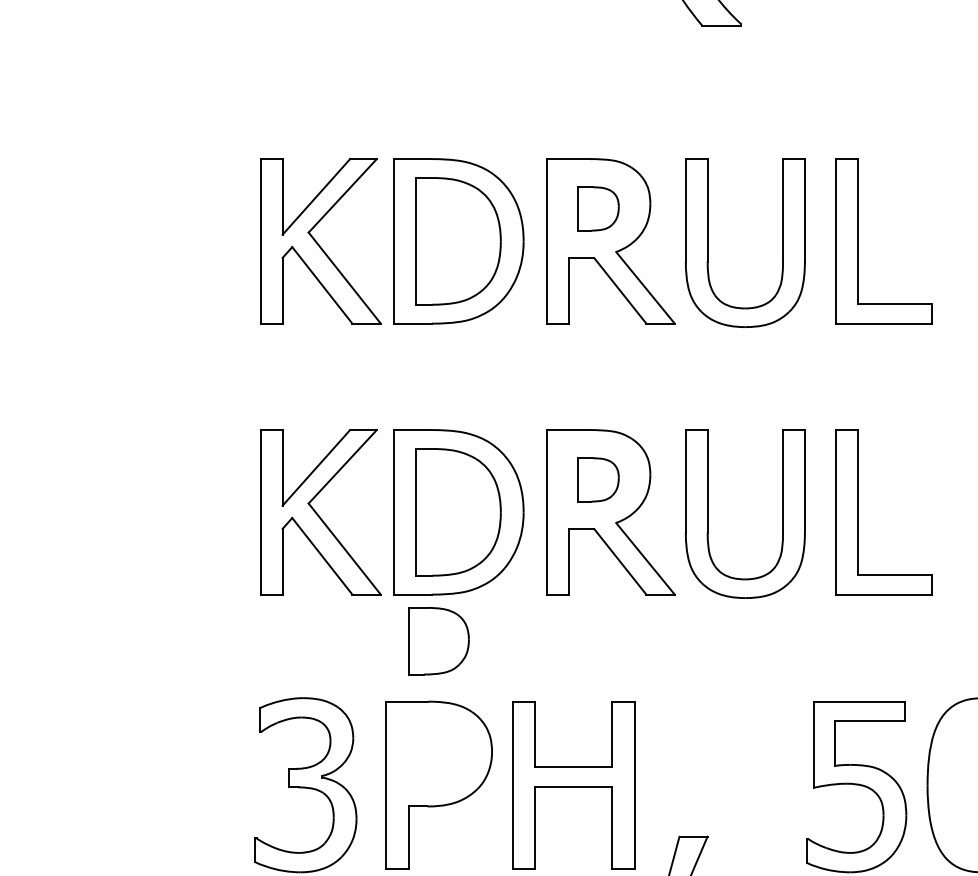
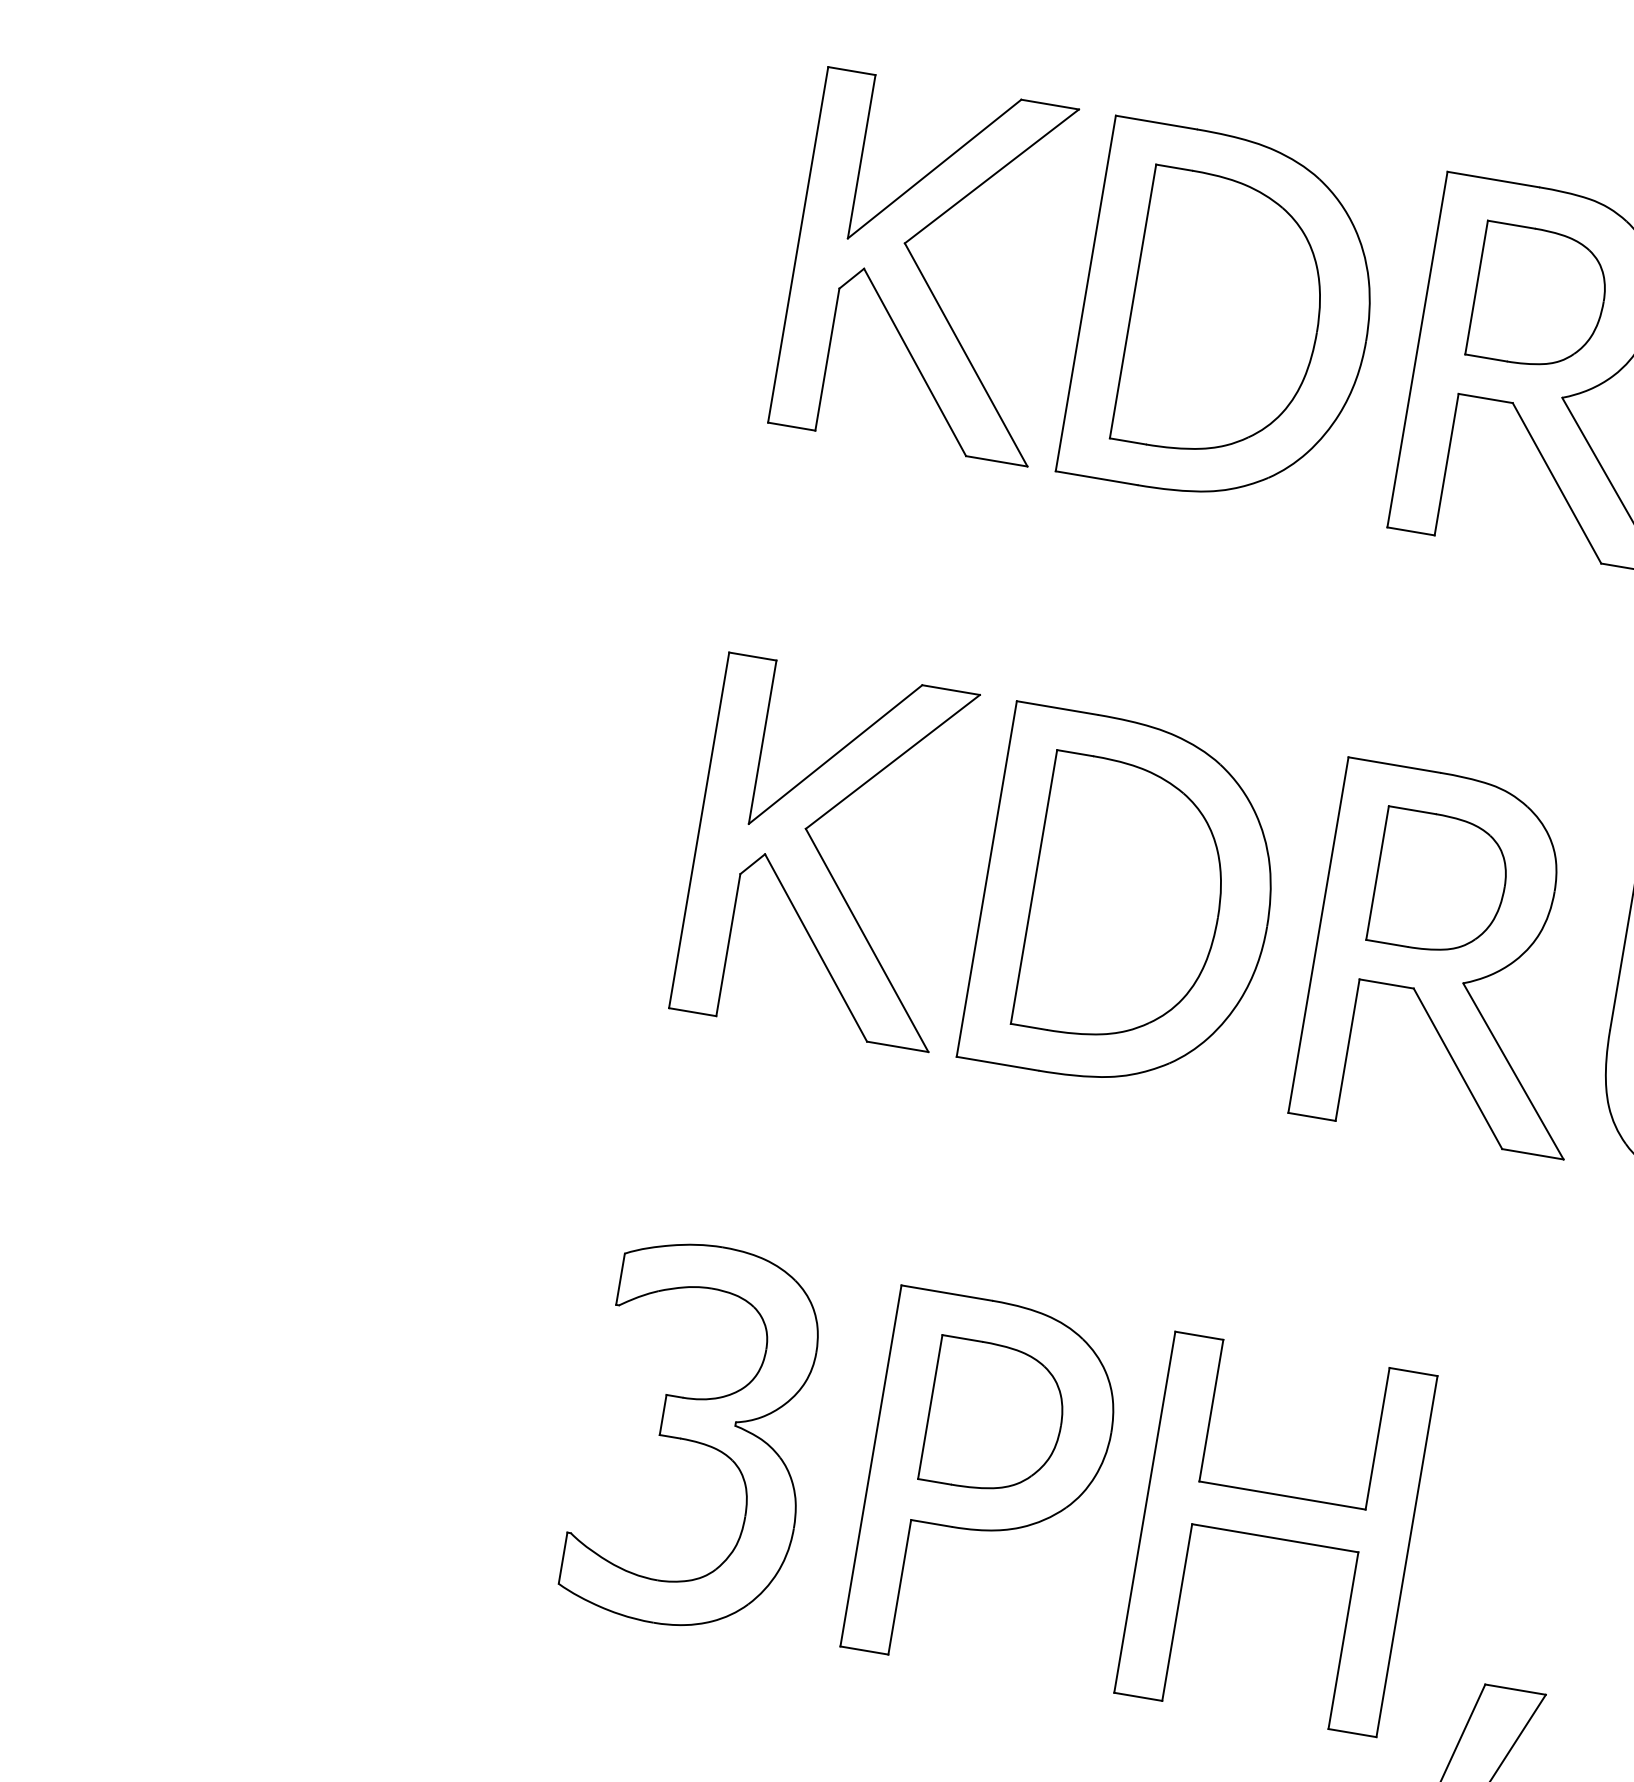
part: (598, 208) -> (1539, 297), size x1.43
part: (598, 479) -> (1440, 882), size x1.43
part: (438, 641) -> (994, 1418), moved

